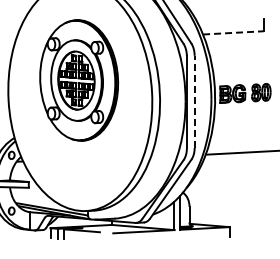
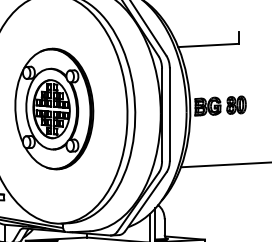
line: (233, 32) -> (208, 45), dashed -> solid
part: (79, 80) -> (54, 109), moved
line: (194, 101) -> (169, 114), dashed -> solid

